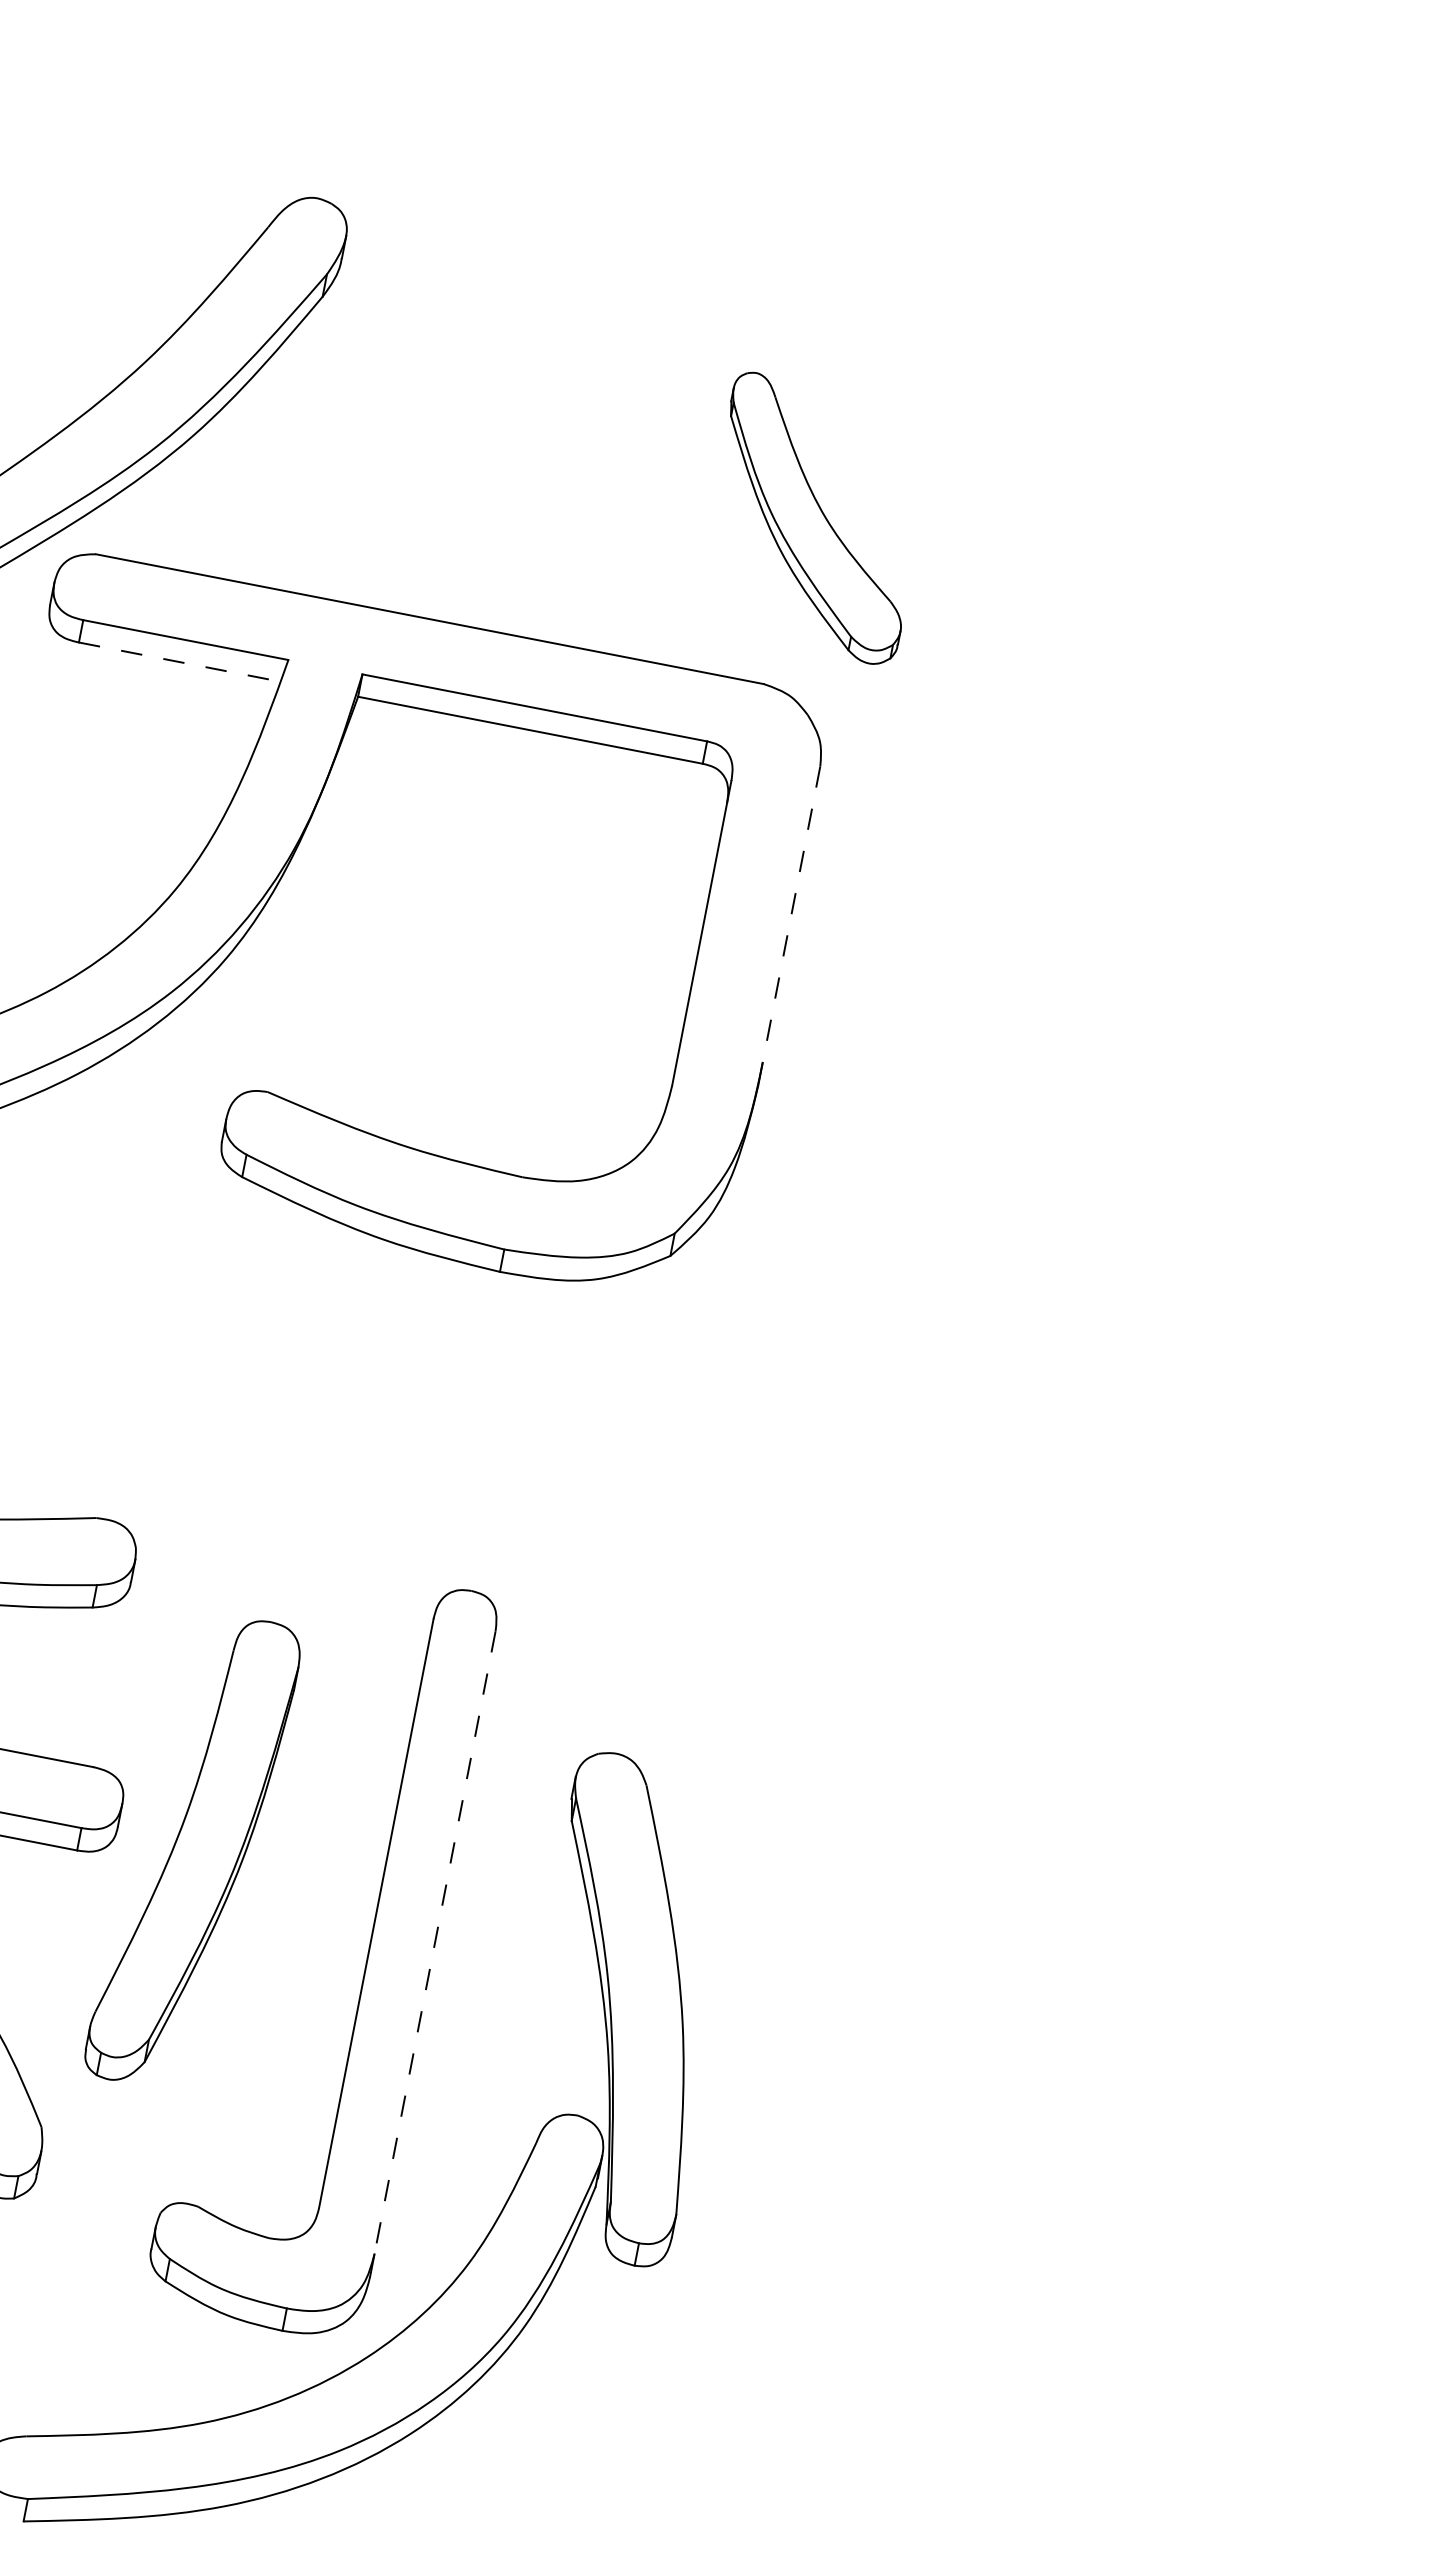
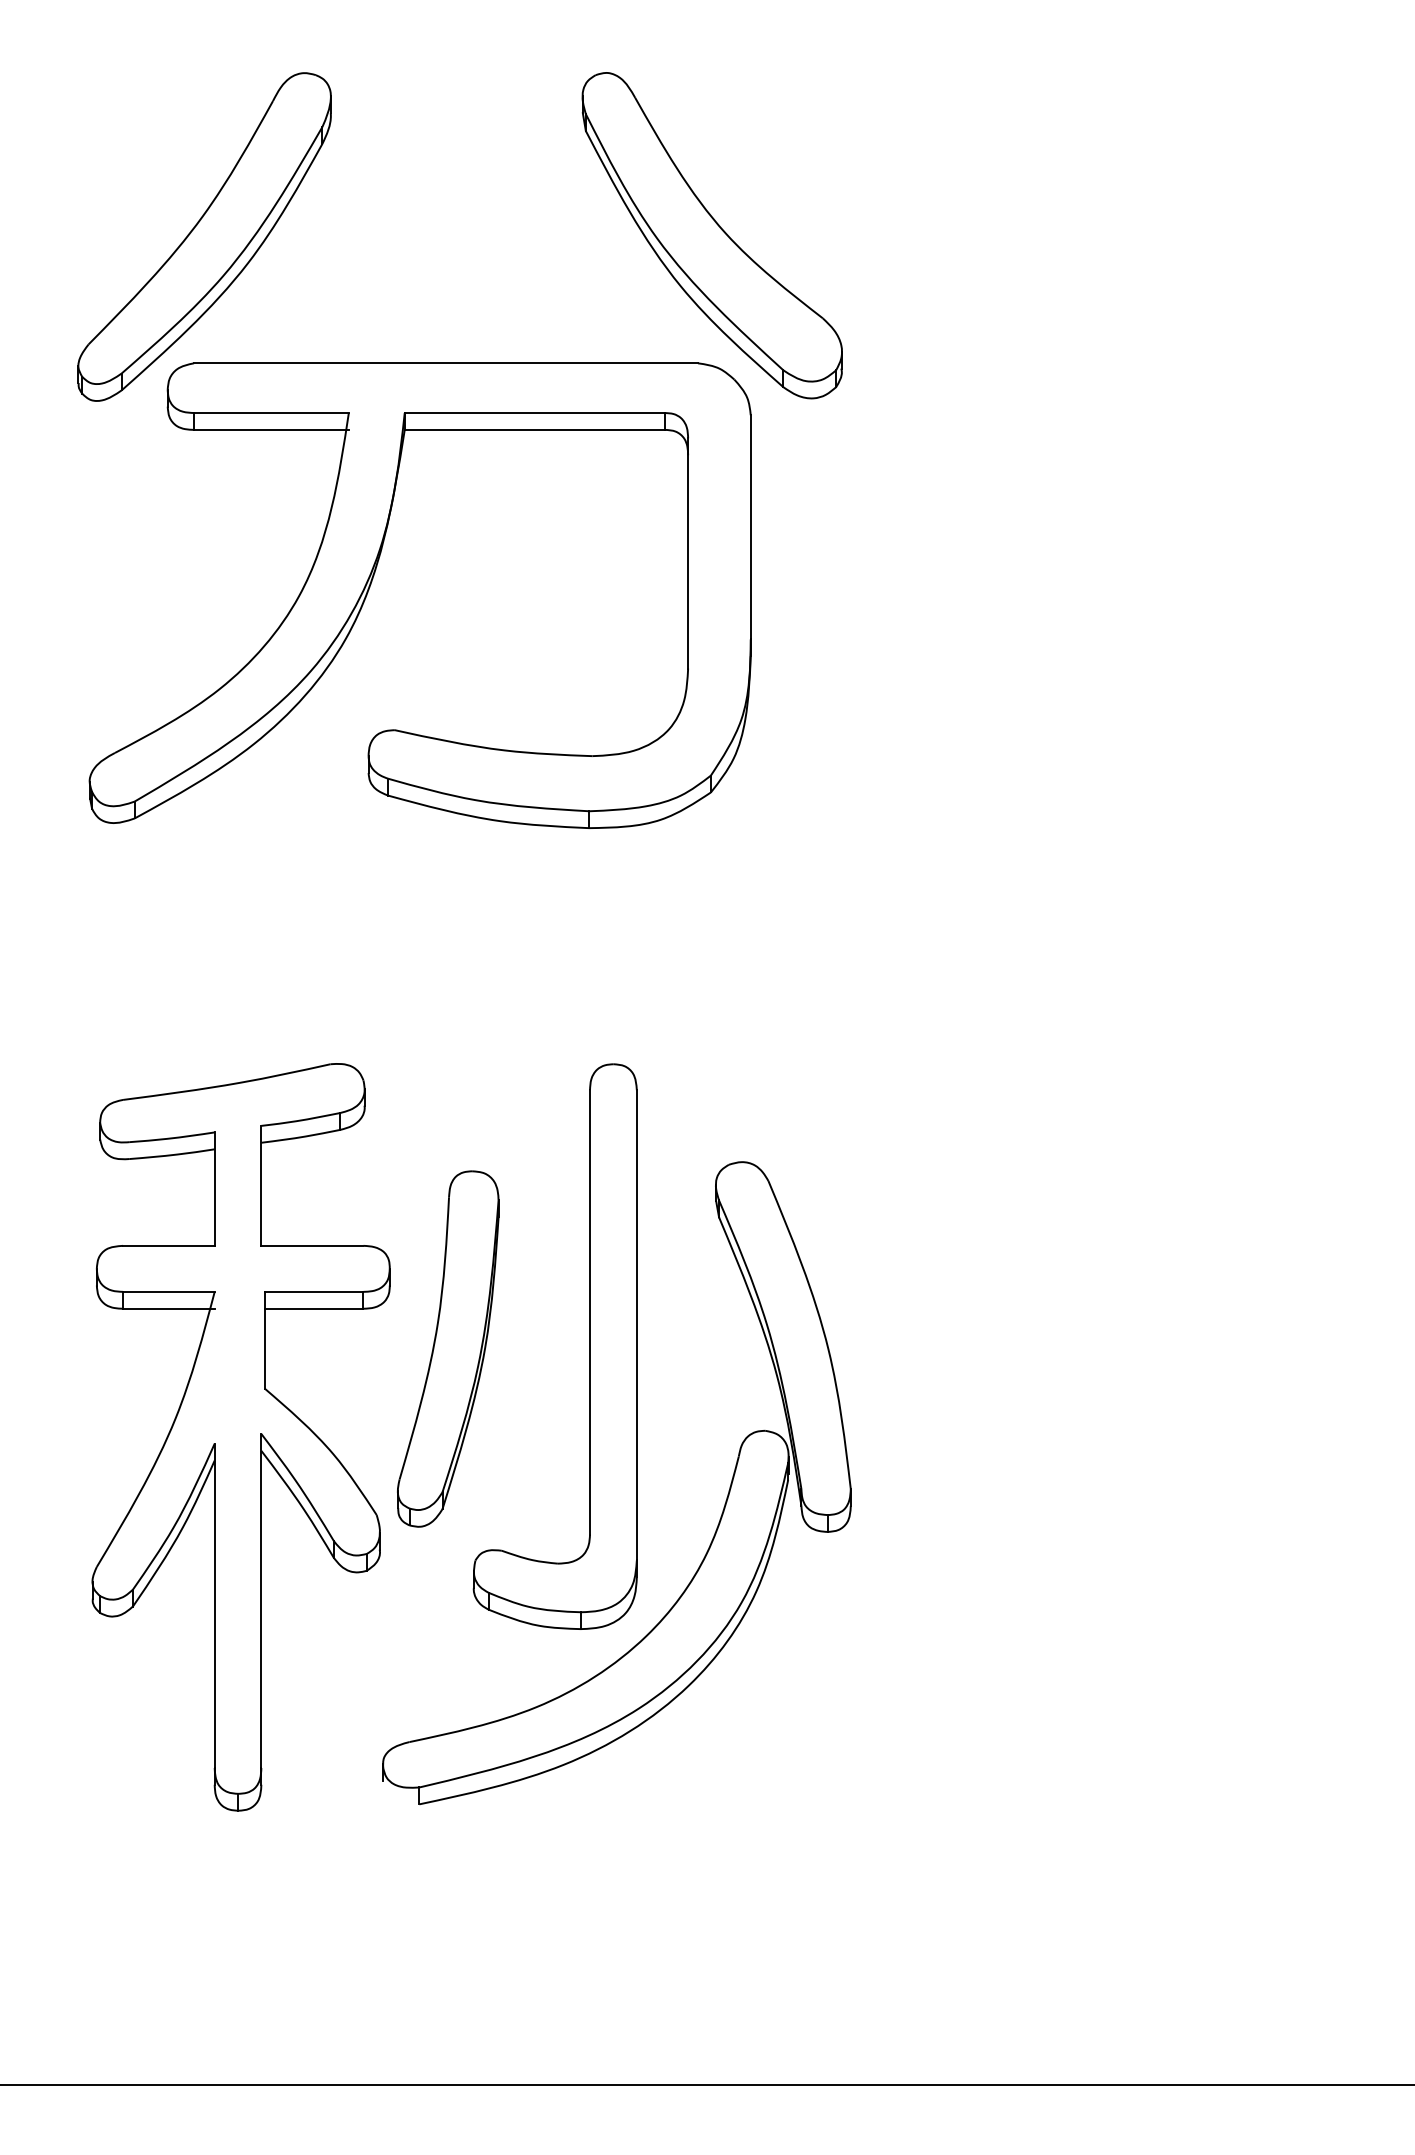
part: (814, 518) -> (711, 235), size x1.67
line: (181, 661) -> (271, 429), dashed -> solid
line: (791, 915) -> (750, 527), dashed -> solid
part: (193, 1850) -> (448, 1348), moved
line: (434, 1942) -> (636, 1325), dashed -> solid

